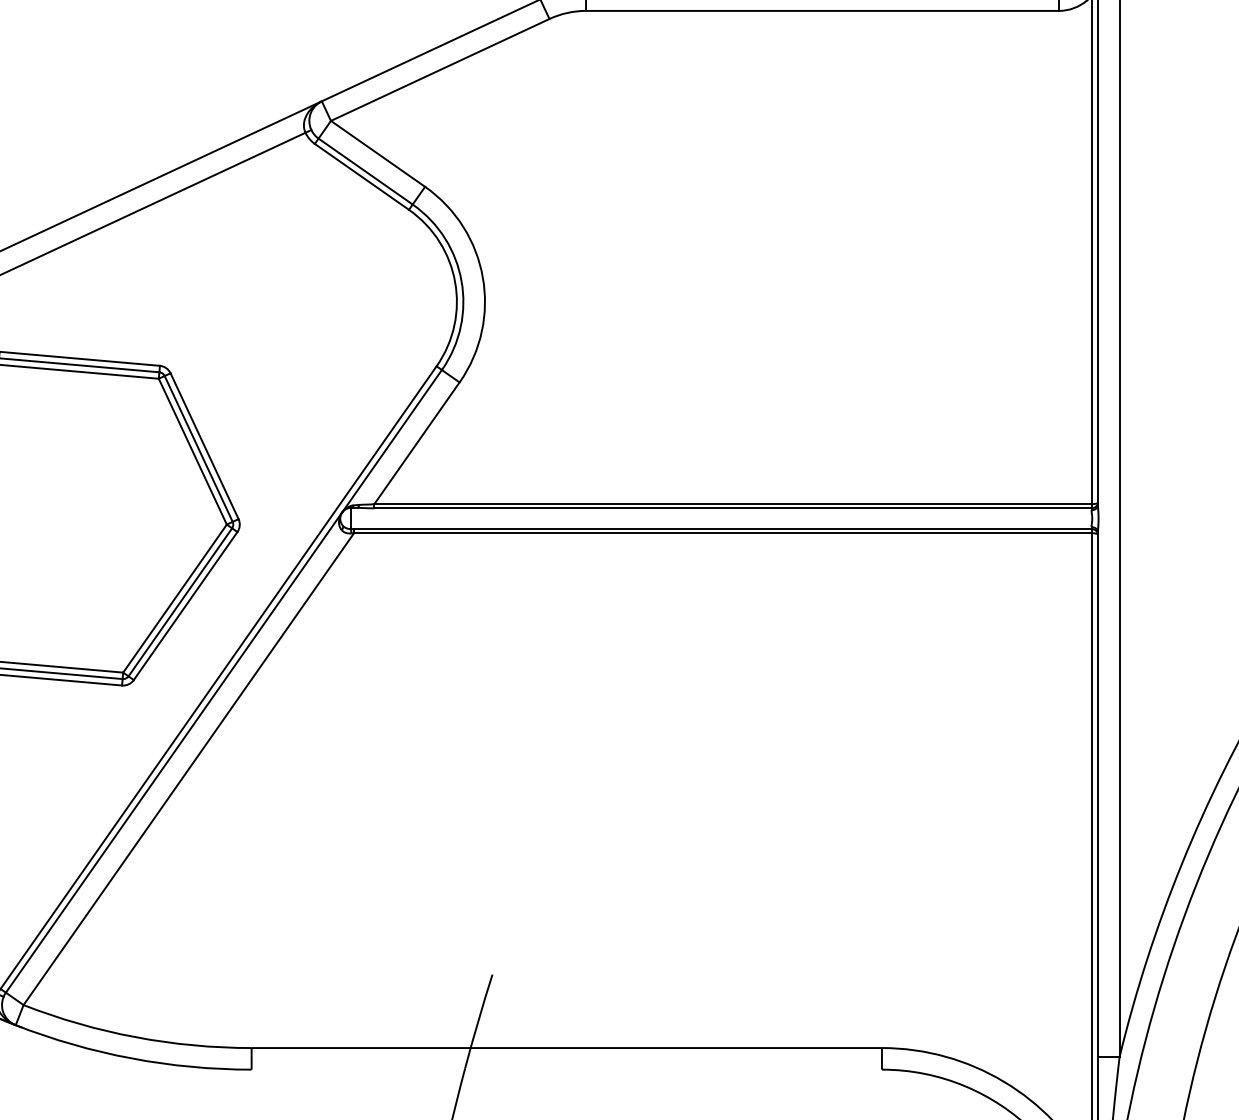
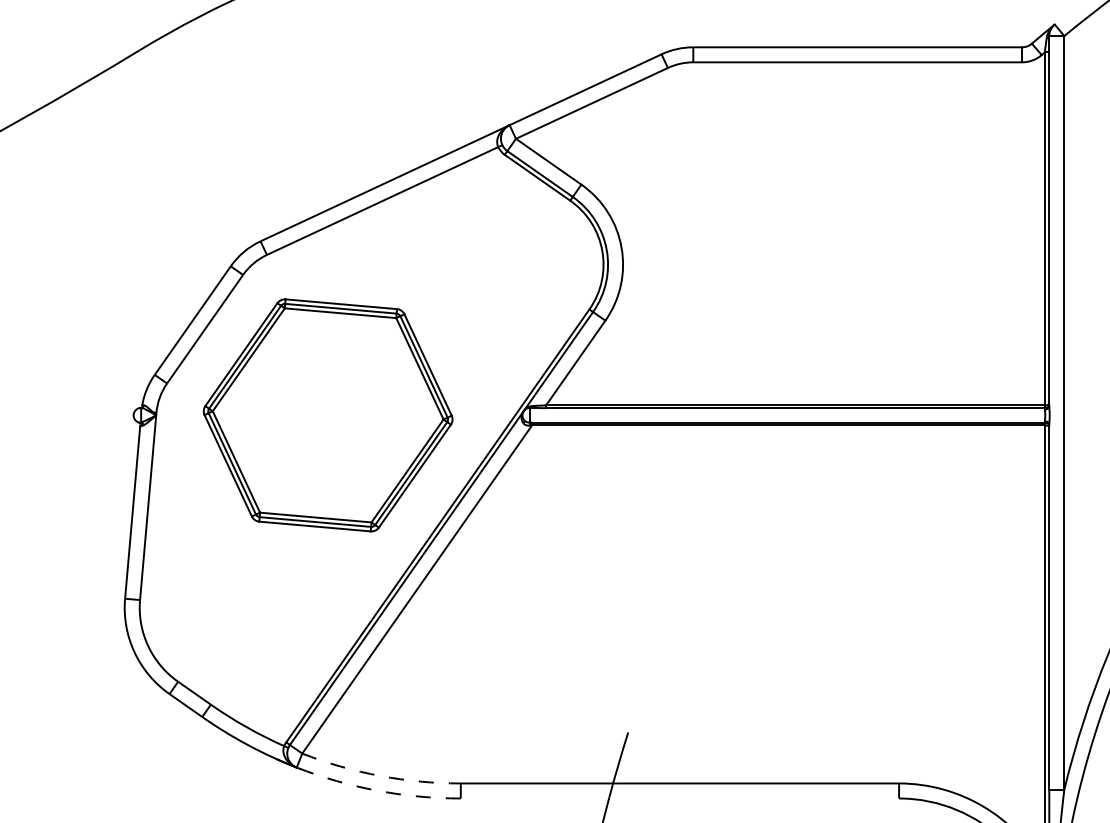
arc: (136, 1036) -> (380, 775), solid -> dashed
arc: (131, 1058) -> (377, 790), solid -> dashed

